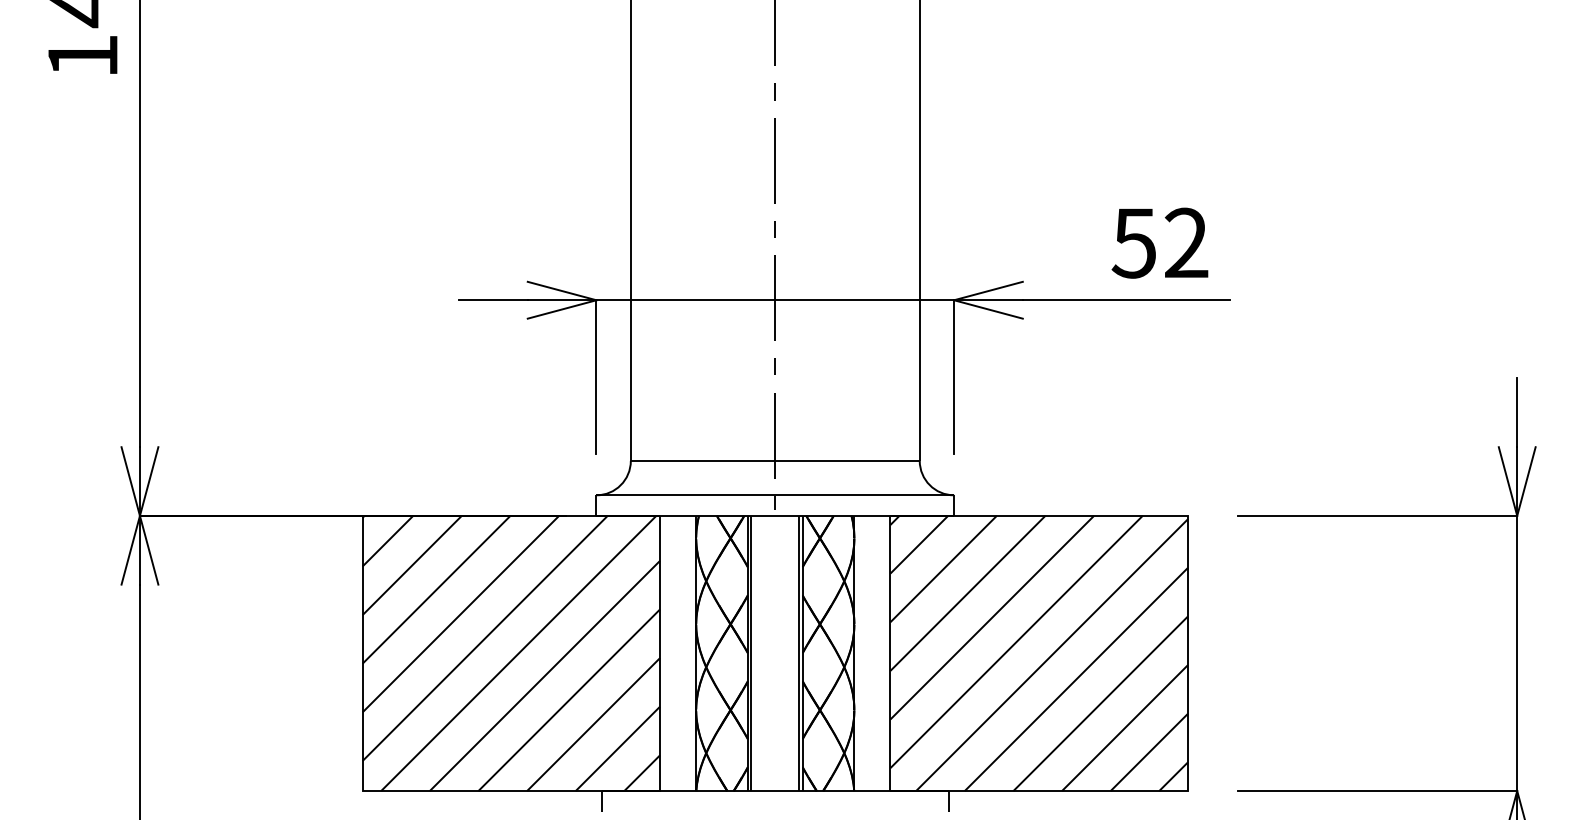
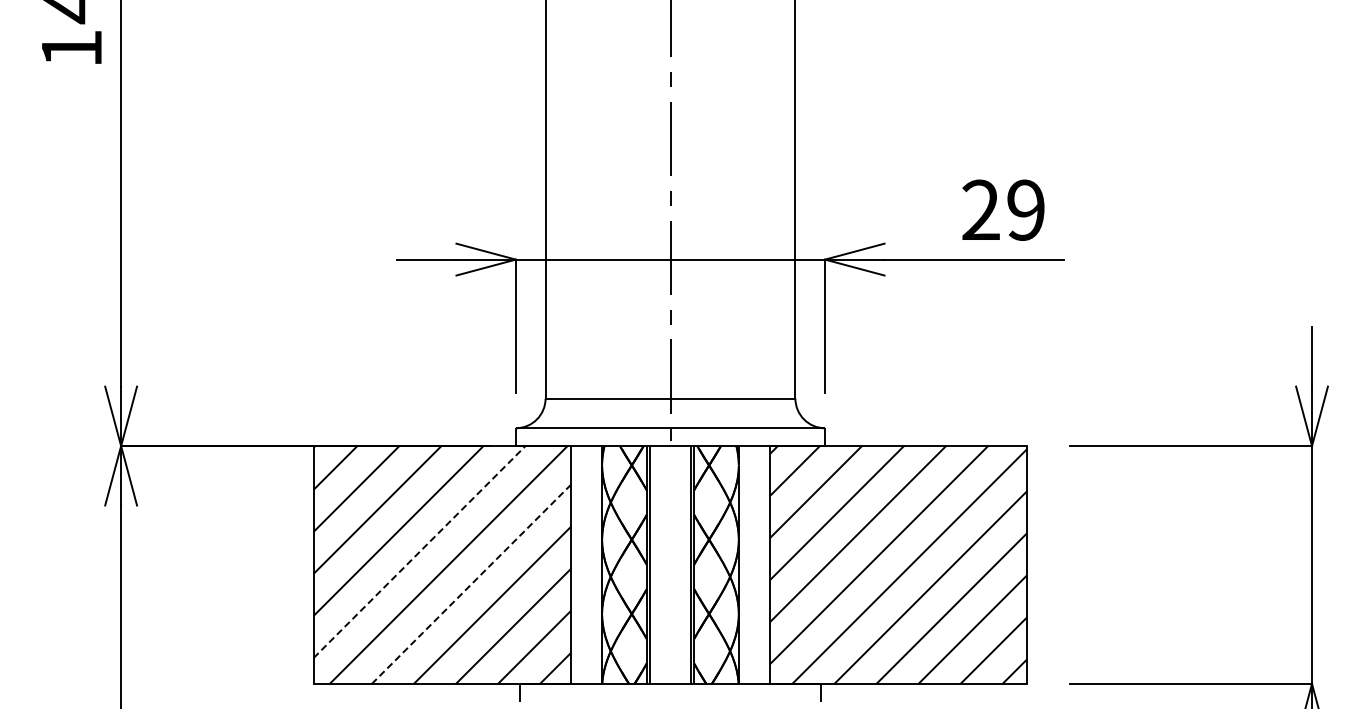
text: (1159, 242) -> (1002, 209), 52 -> 29
line: (485, 638) -> (419, 552), solid -> dashed
line: (545, 675) -> (471, 584), solid -> dashed

